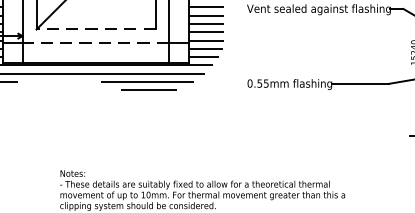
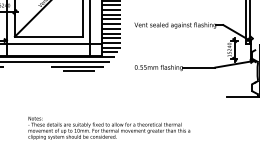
line: (95, 29) -> (48, 36), dashed -> solid
line: (95, 43) -> (48, 44), dashed -> solid

